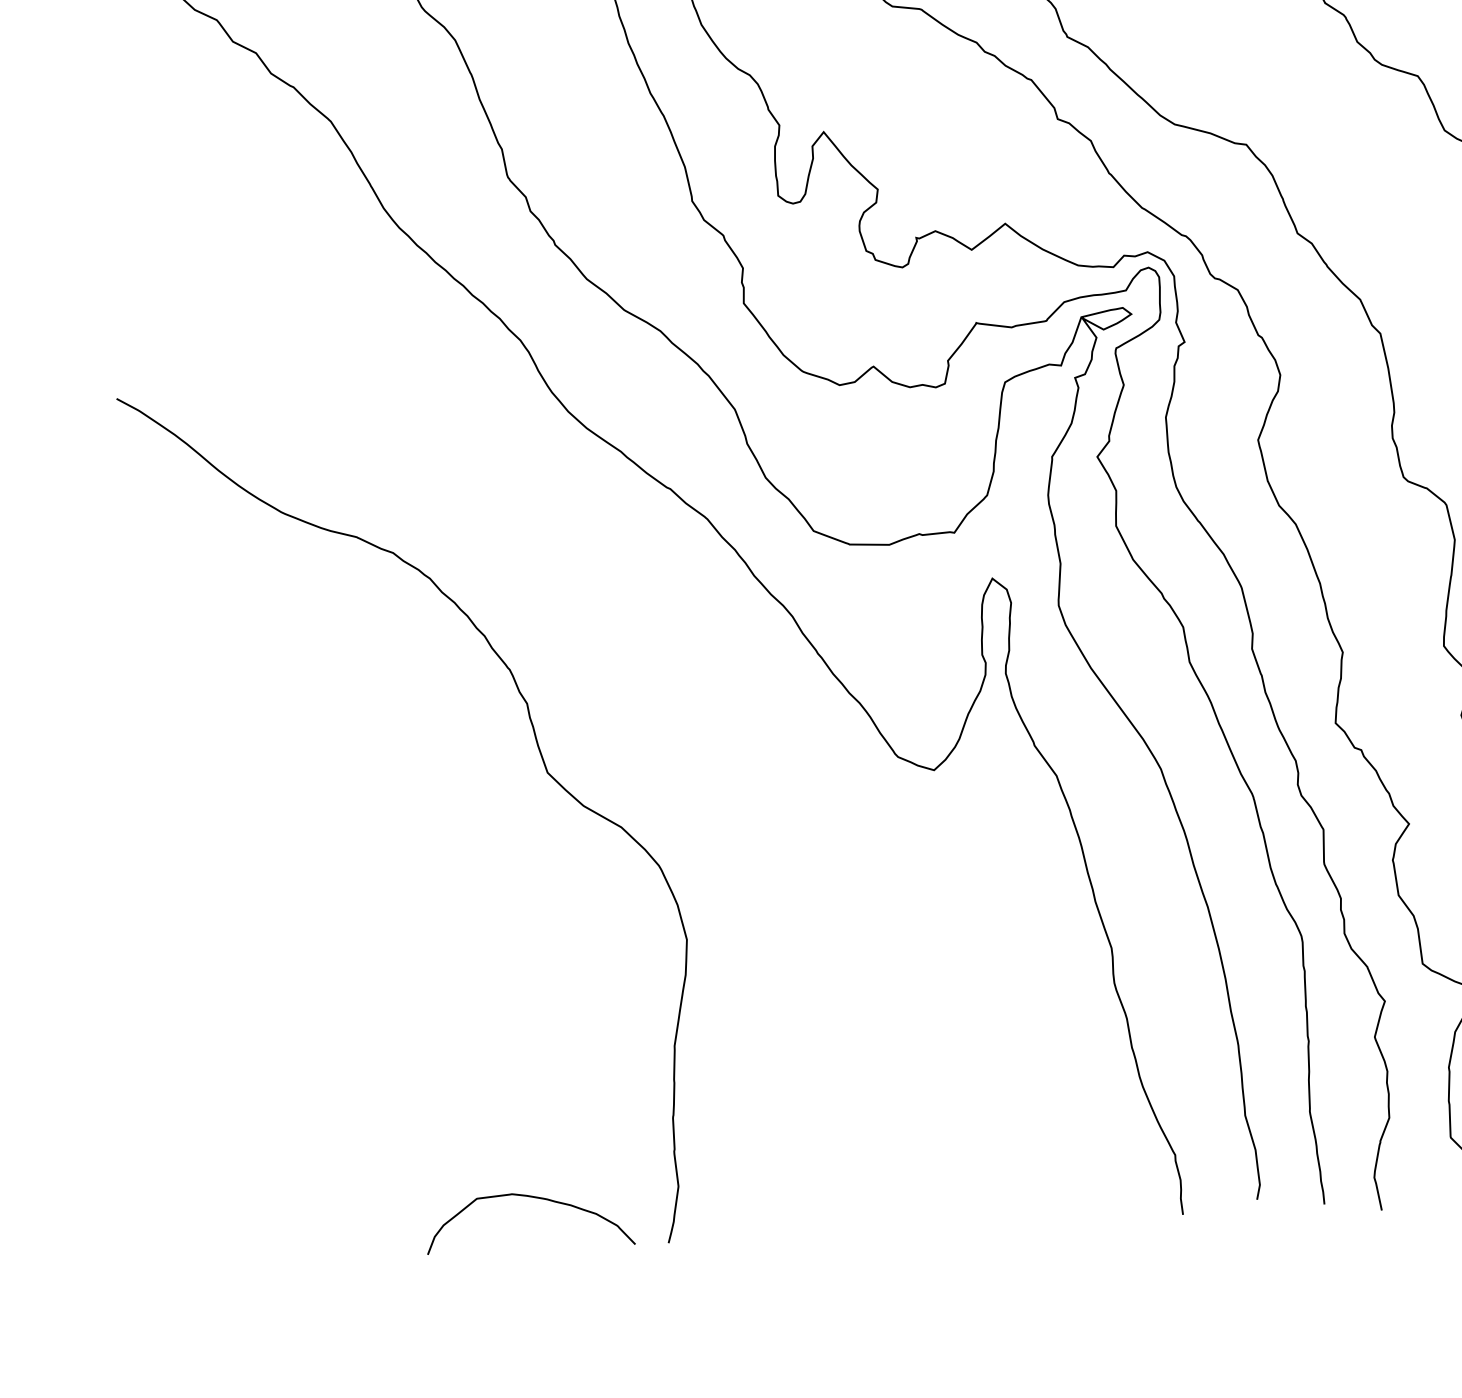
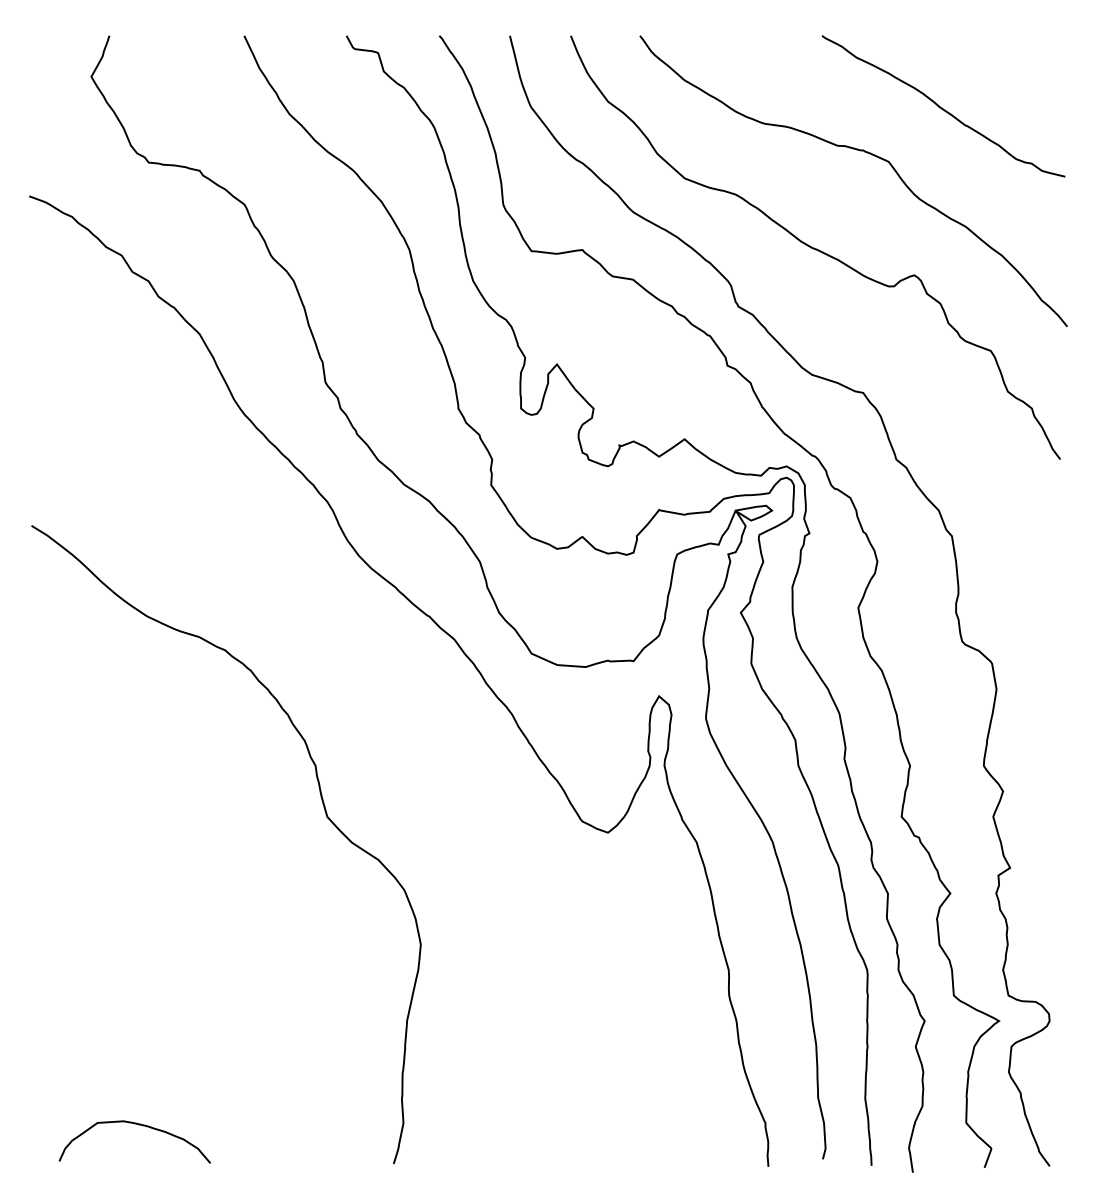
curve: (533, 1198) -> (138, 1125), moved

